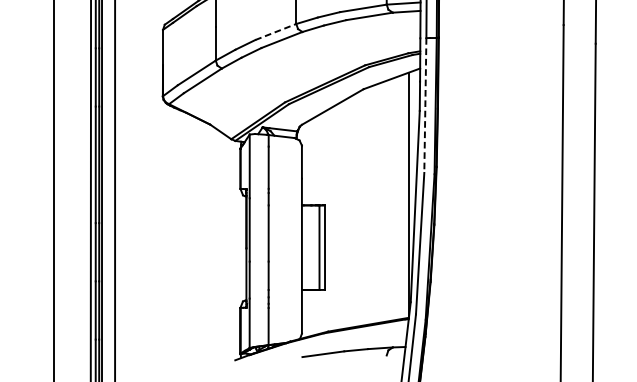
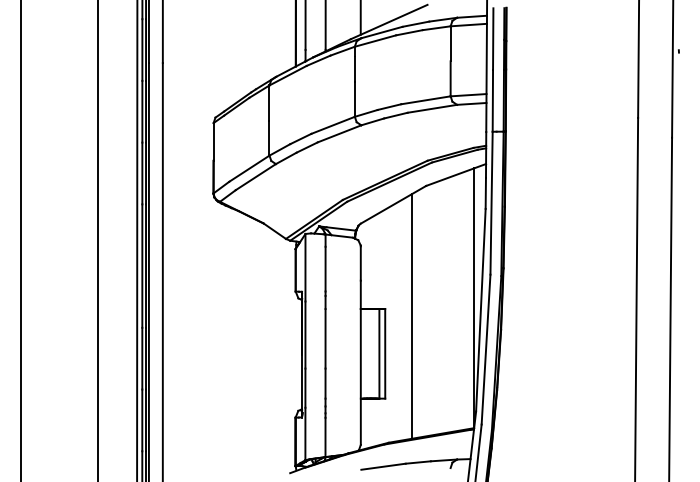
line: (276, 32) -> (333, 125), dashed -> solid
line: (425, 105) -> (491, 203), dashed -> solid
line: (350, 211) -> (412, 315), added

